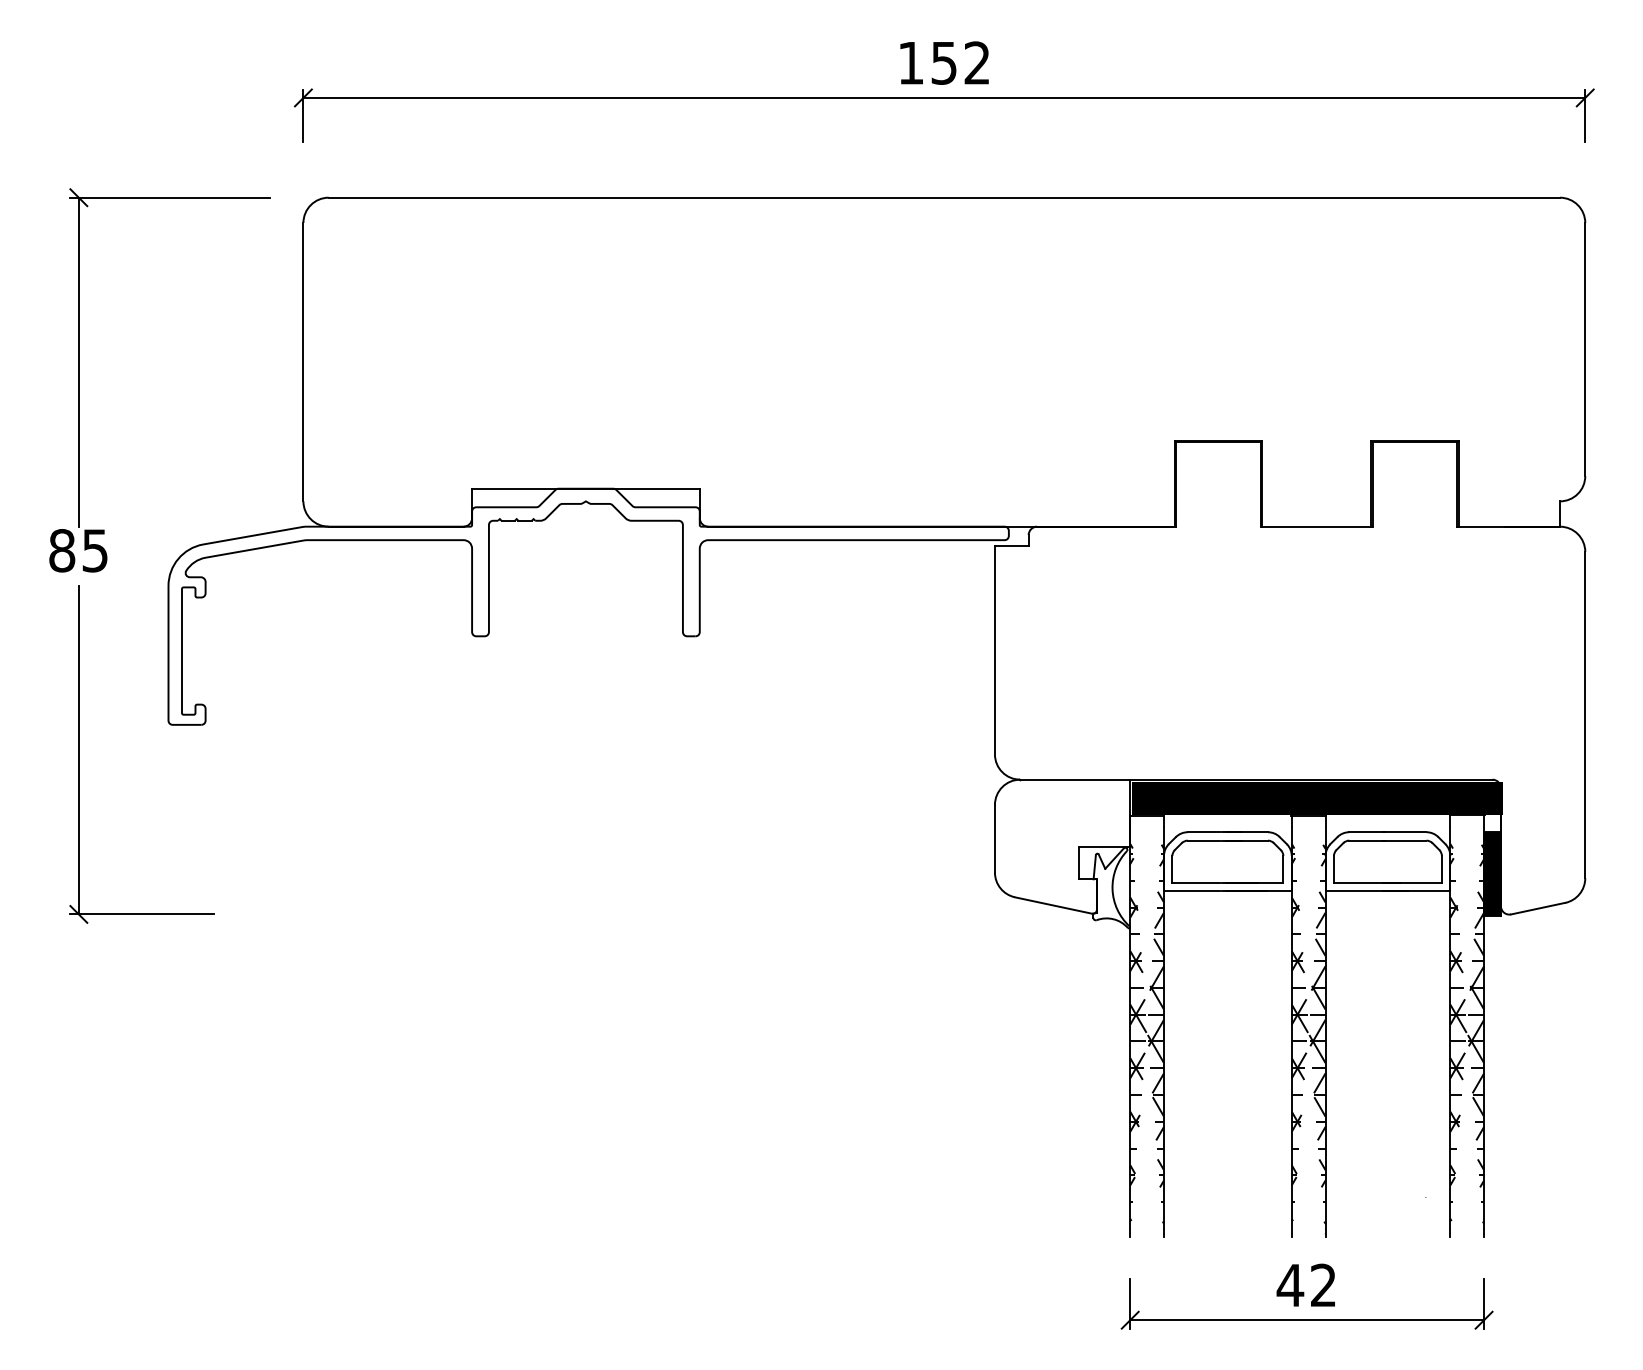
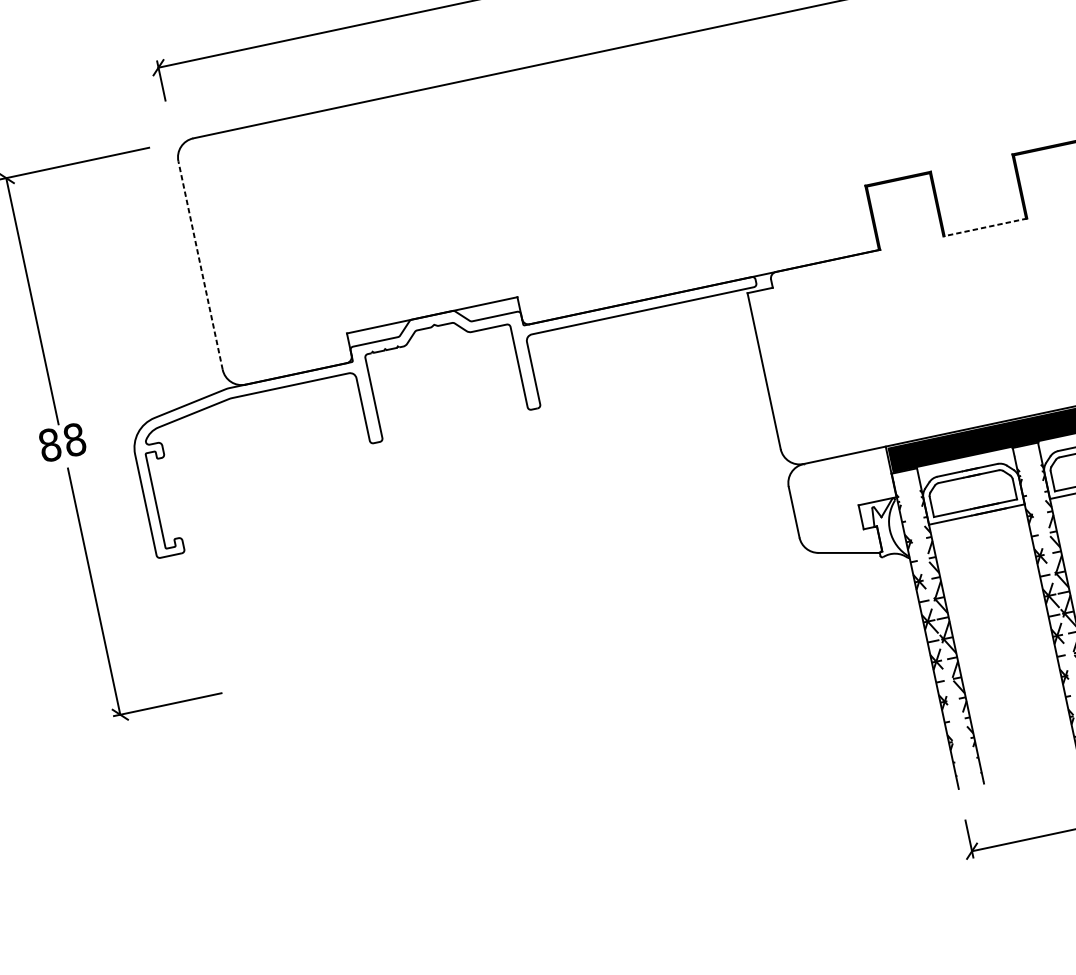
line: (303, 361) -> (200, 265), solid -> dashed
line: (1316, 526) -> (985, 227), solid -> dashed
text: (95, 550) -> (74, 439), 85 -> 88

